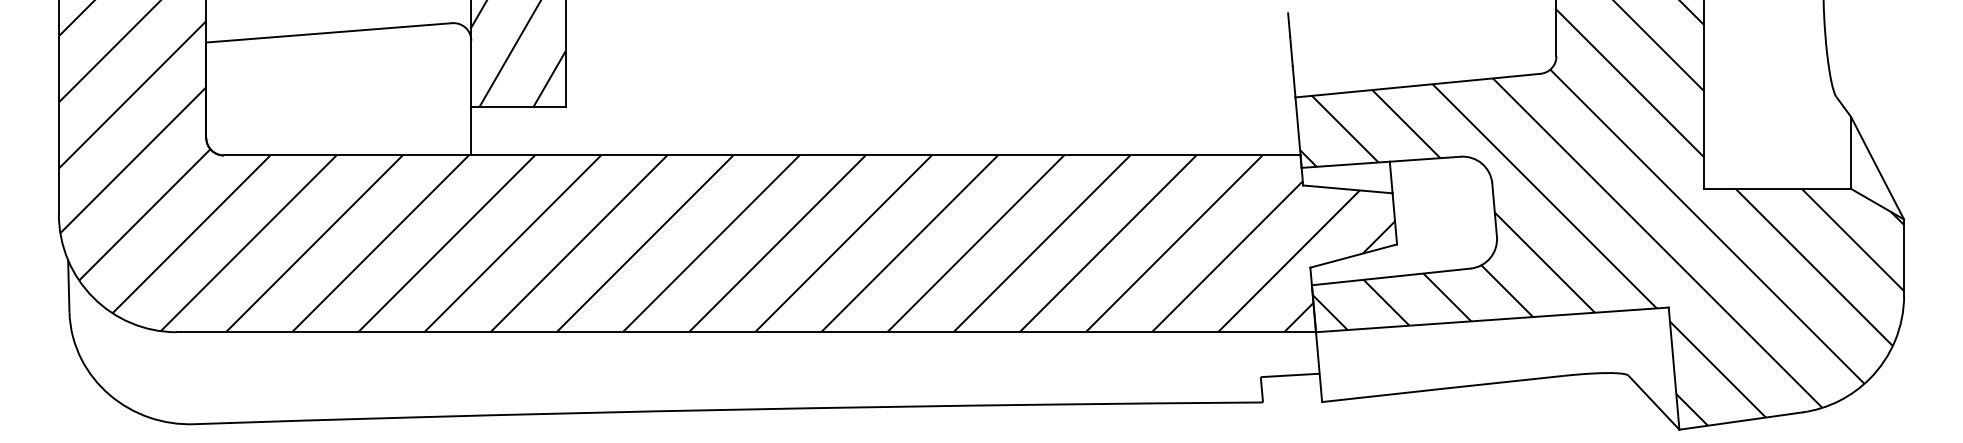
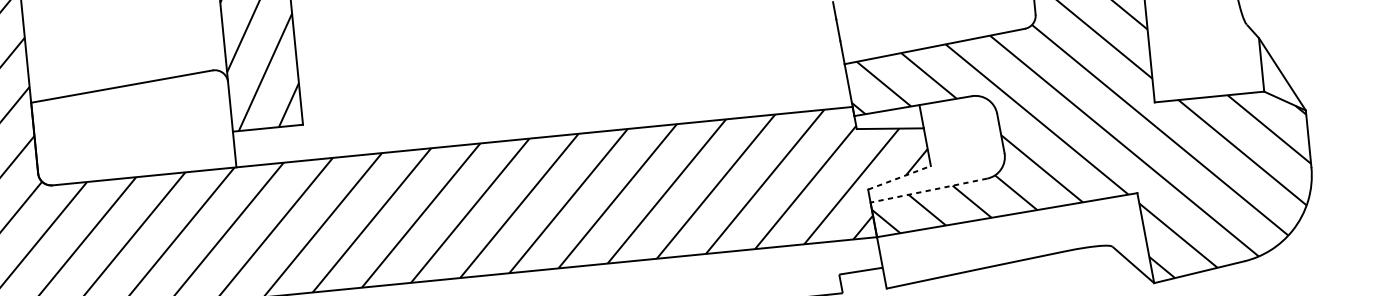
line: (1353, 256) -> (899, 178), solid -> dashed
line: (1391, 276) -> (929, 190), solid -> dashed

